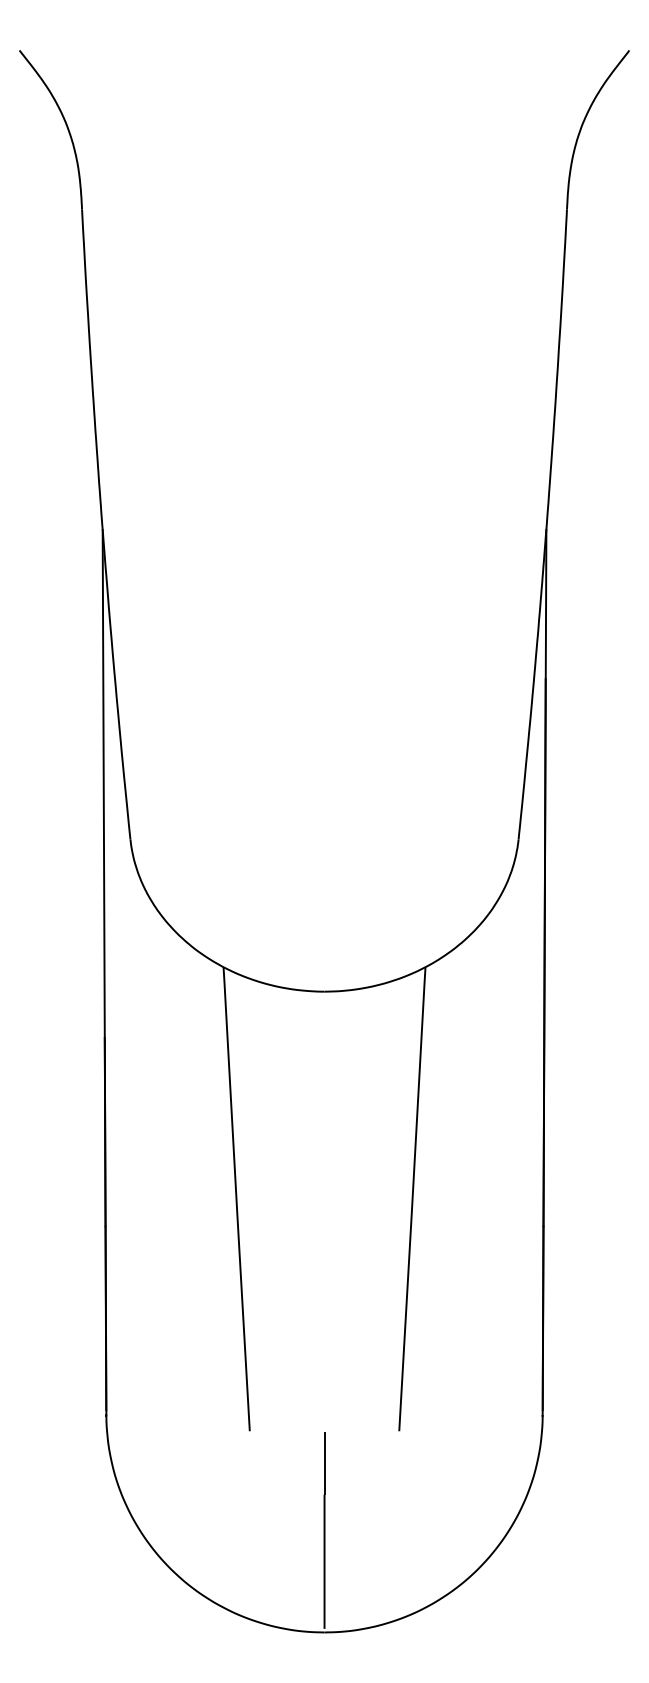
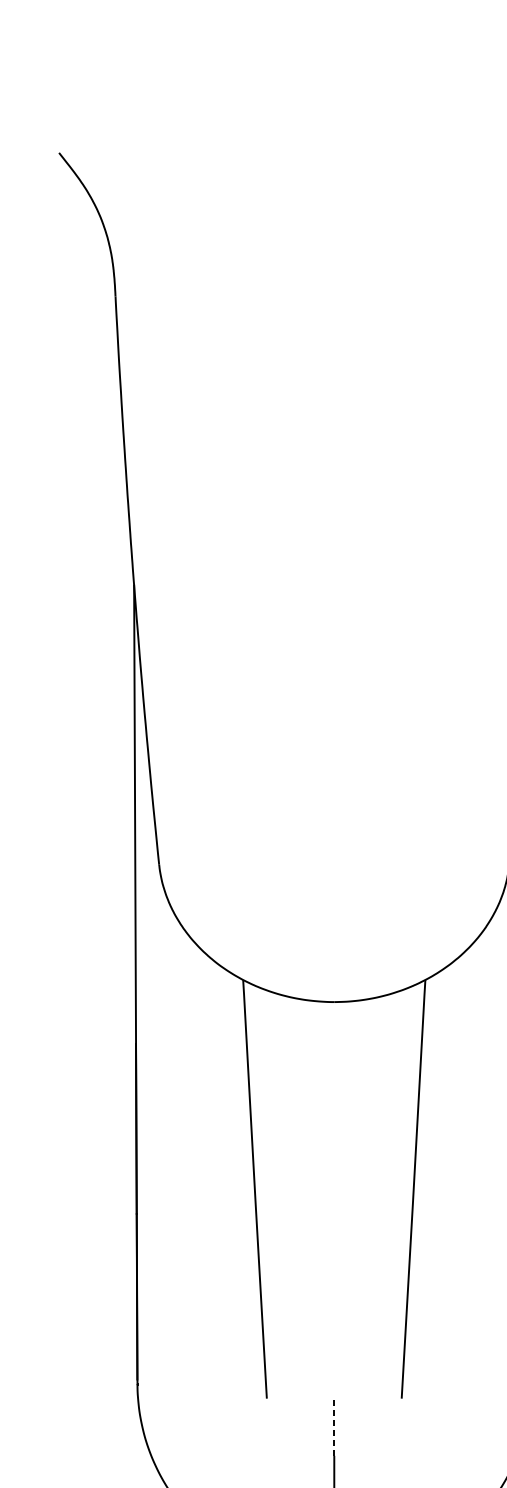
line: (324, 1462) -> (334, 1426), solid -> dashed

